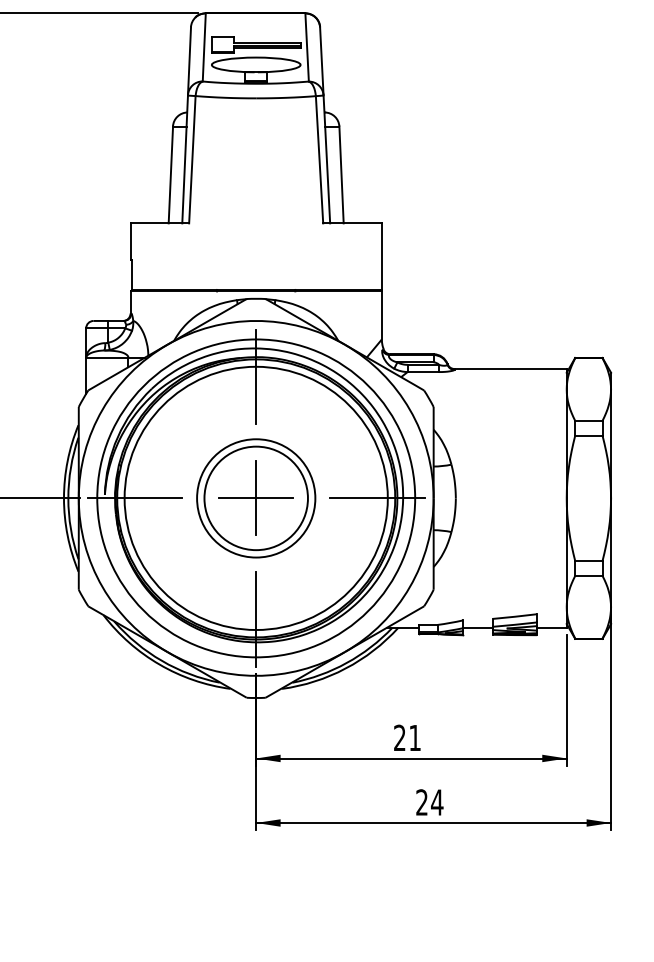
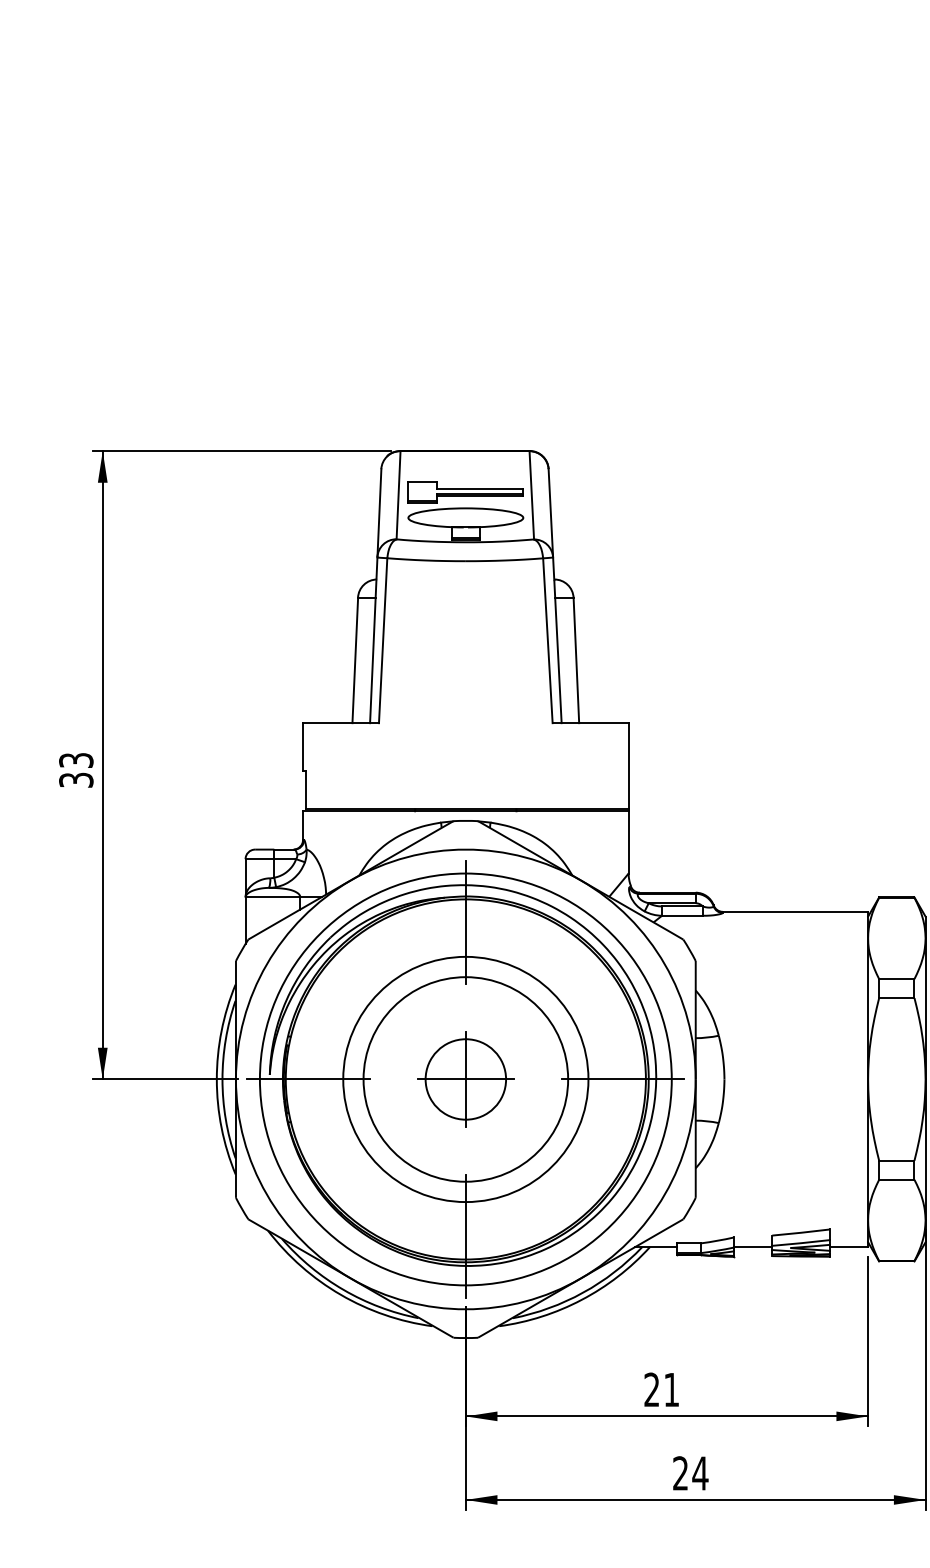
circle: (255, 497) -> (465, 1078), size x0.6
circle: (255, 498) -> (465, 1079), size x0.6
circle: (255, 498) -> (465, 1079), size x1.6

